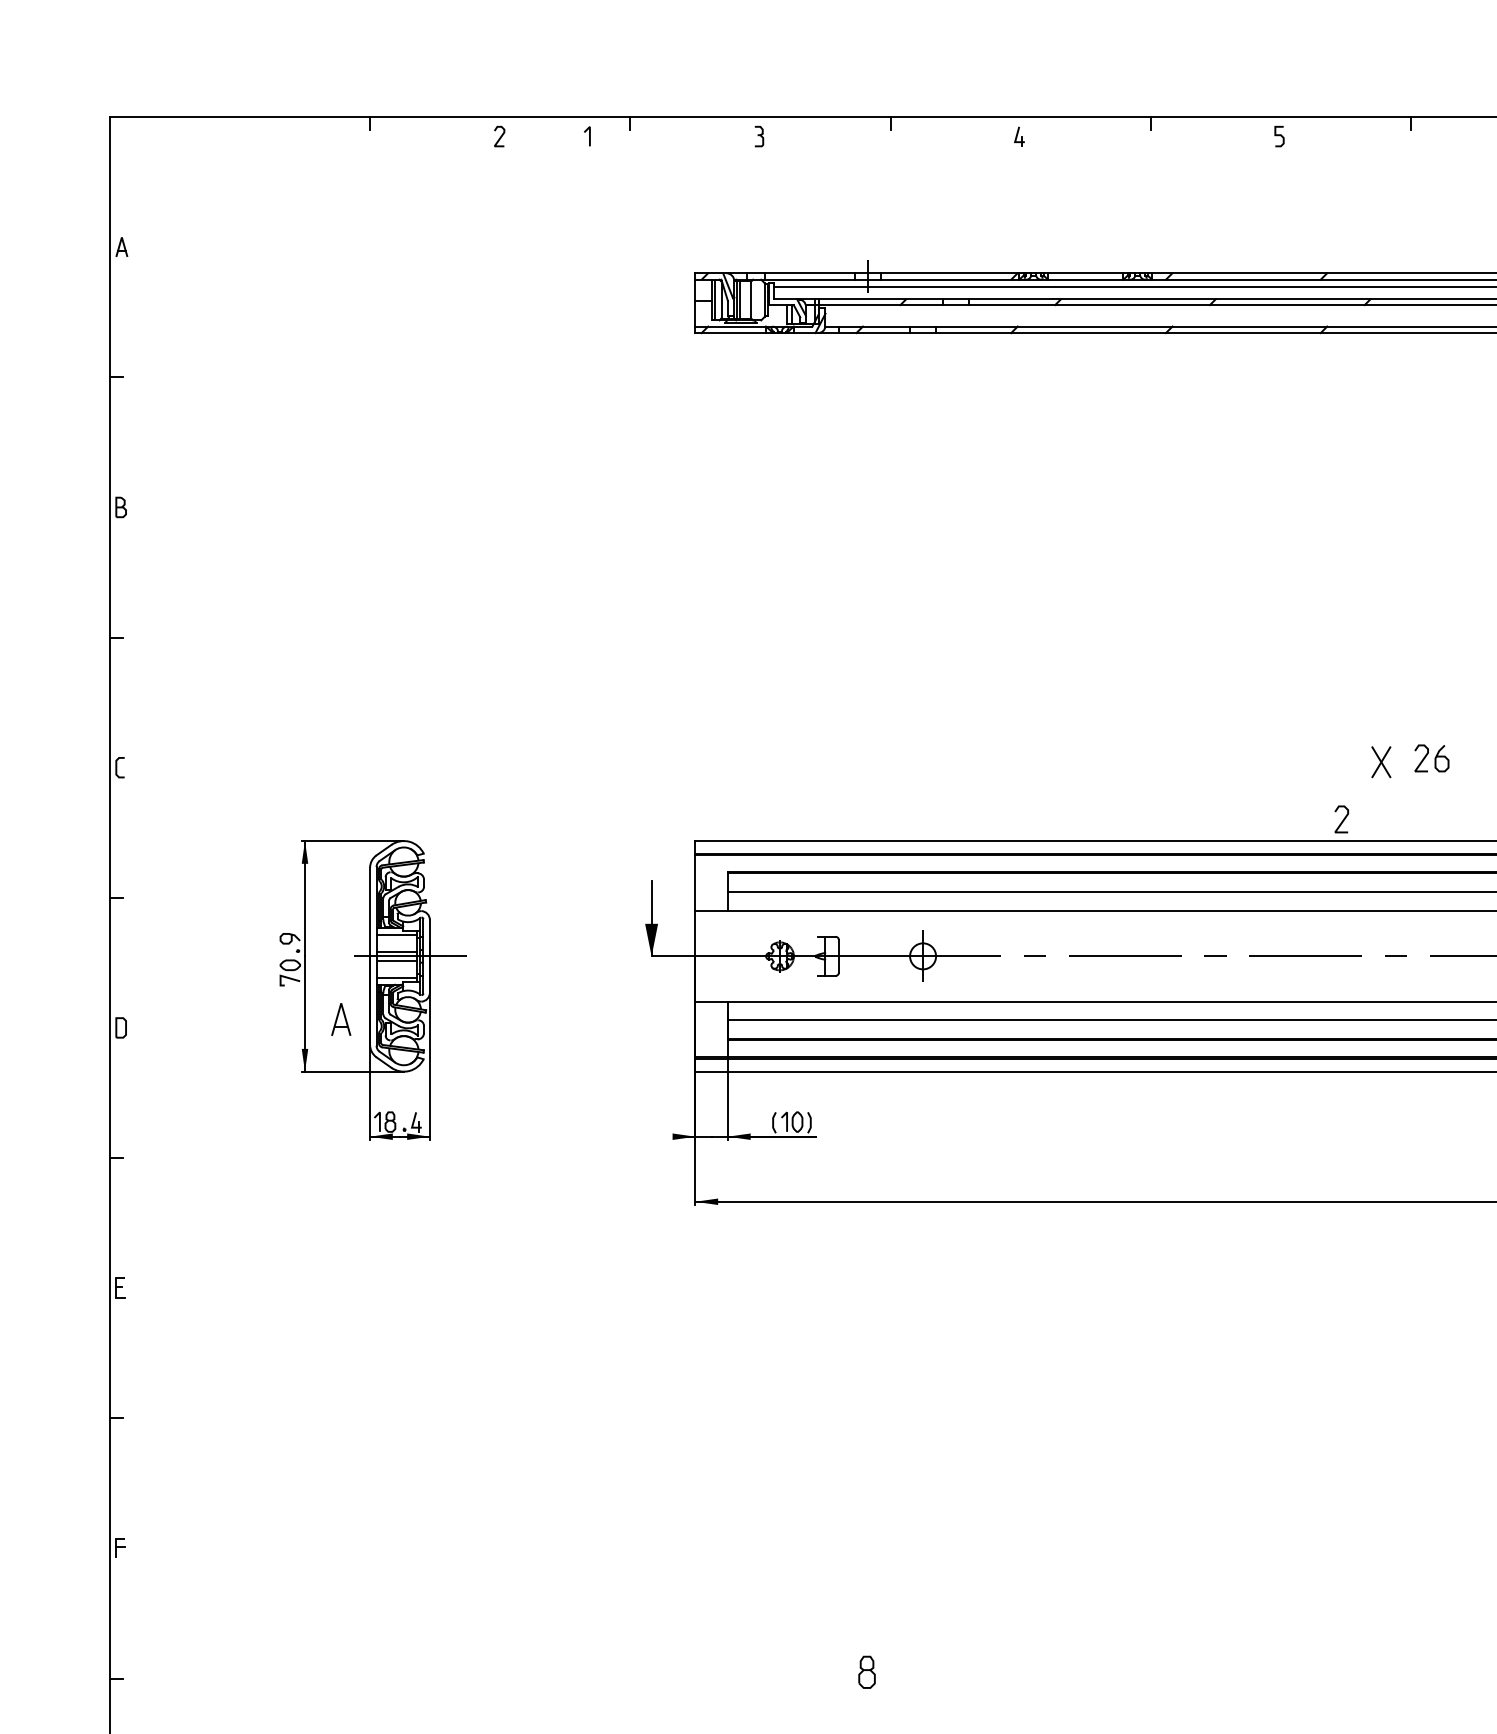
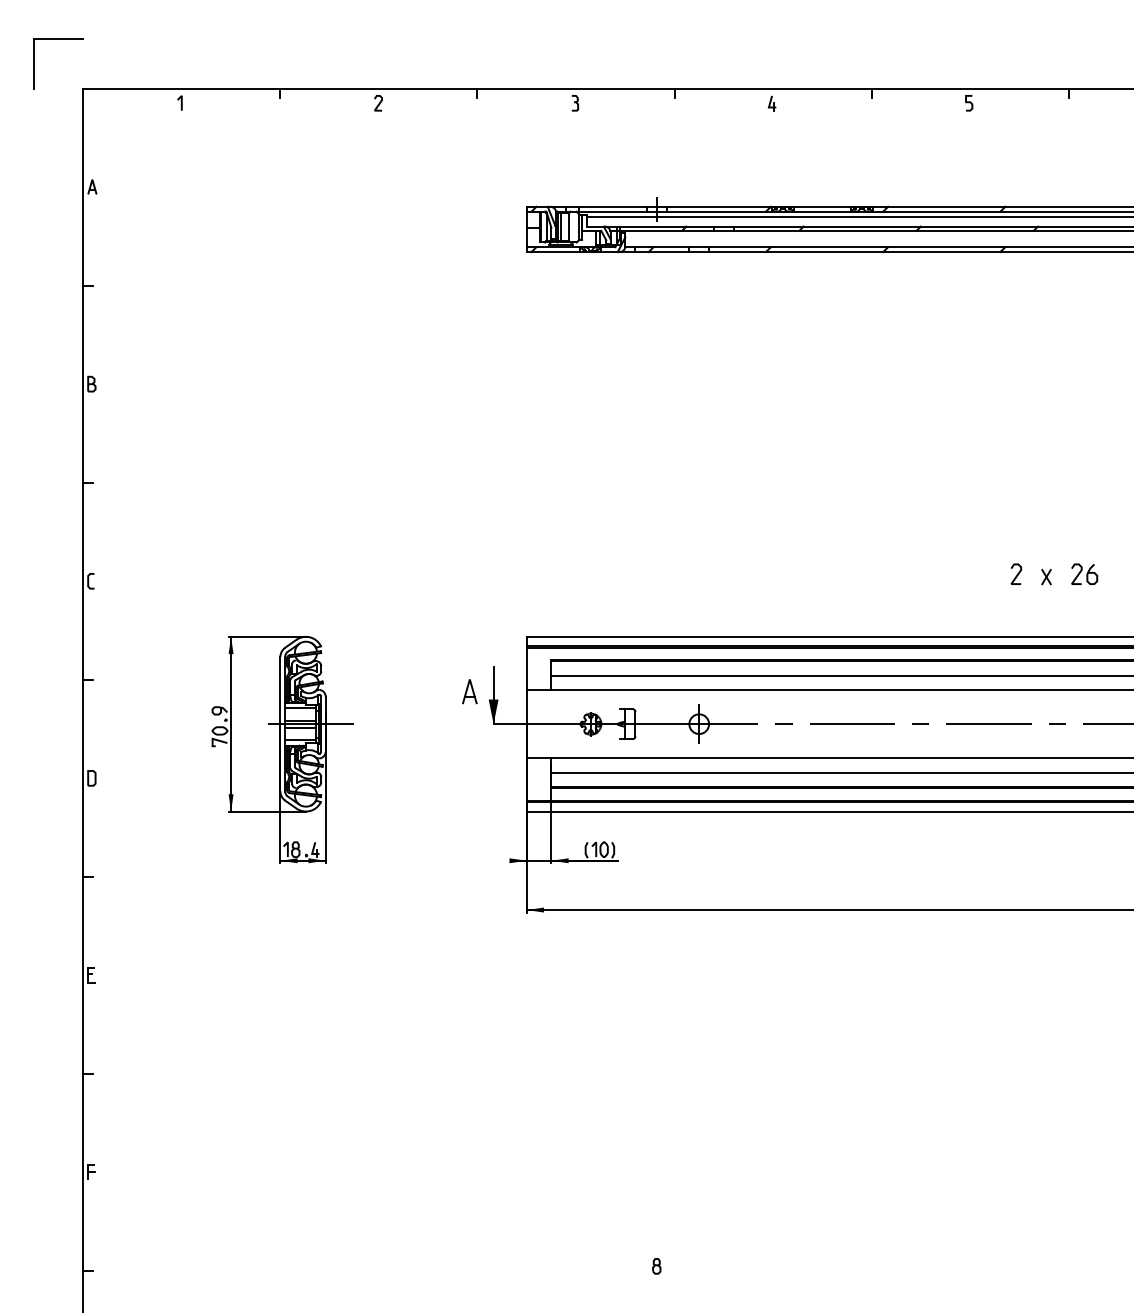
part: (77, 52) -> (58, 39), added
line: (589, 136) -> (181, 103), moved
part: (1381, 761) -> (1046, 576), size x0.62
curve: (1342, 820) -> (1016, 575), moved
part: (341, 1019) -> (470, 691), moved
part: (866, 1671) -> (656, 1265), size x0.62

